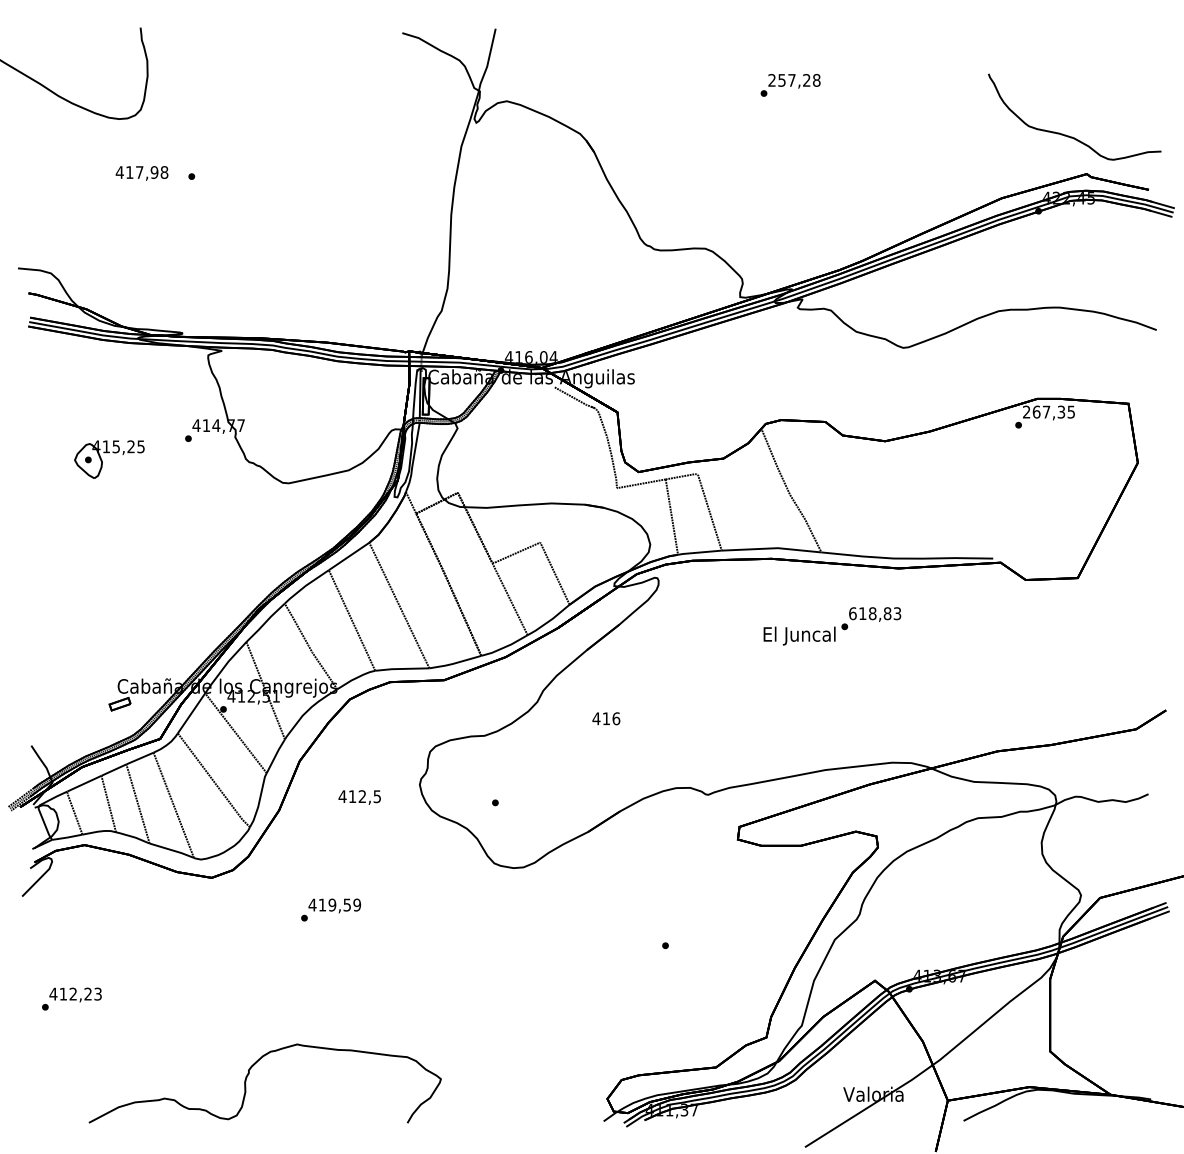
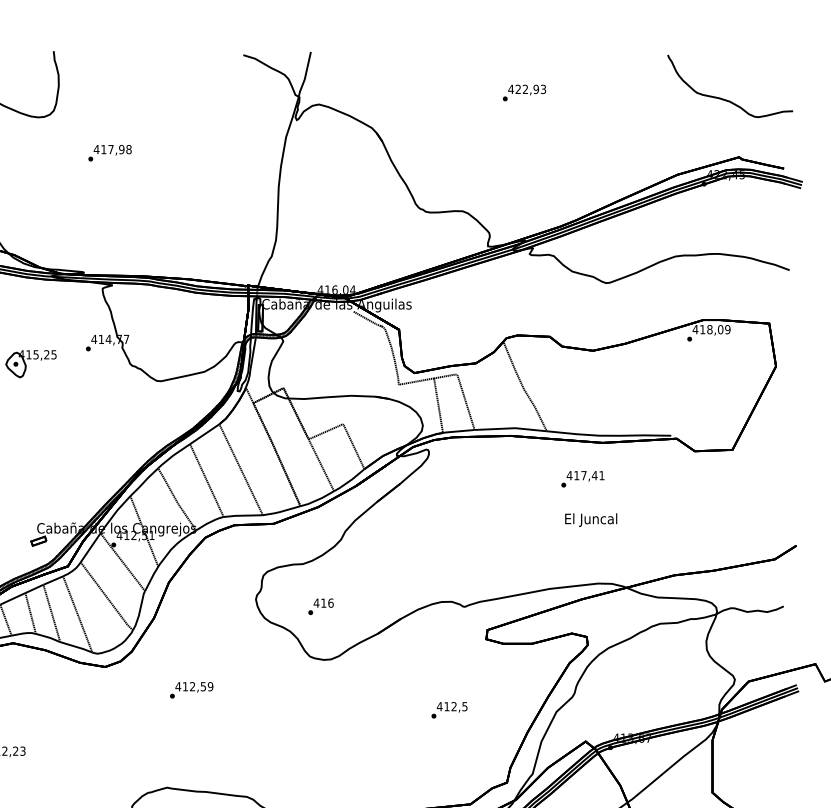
text: (794, 80) -> (527, 89), 257,28 -> 422,93
part: (1069, 135) -> (726, 99), moved
text: (141, 173) -> (112, 150), moved
text: (1048, 411) -> (711, 329), 267,35 -> 418,09
text: (874, 613) -> (585, 475), 618,83 -> 417,41
text: (799, 635) -> (591, 519), moved
text: (606, 718) -> (323, 602), moved
text: (359, 797) -> (452, 707), moved
text: (332, 904) -> (192, 686), 419,59 -> 412,59

